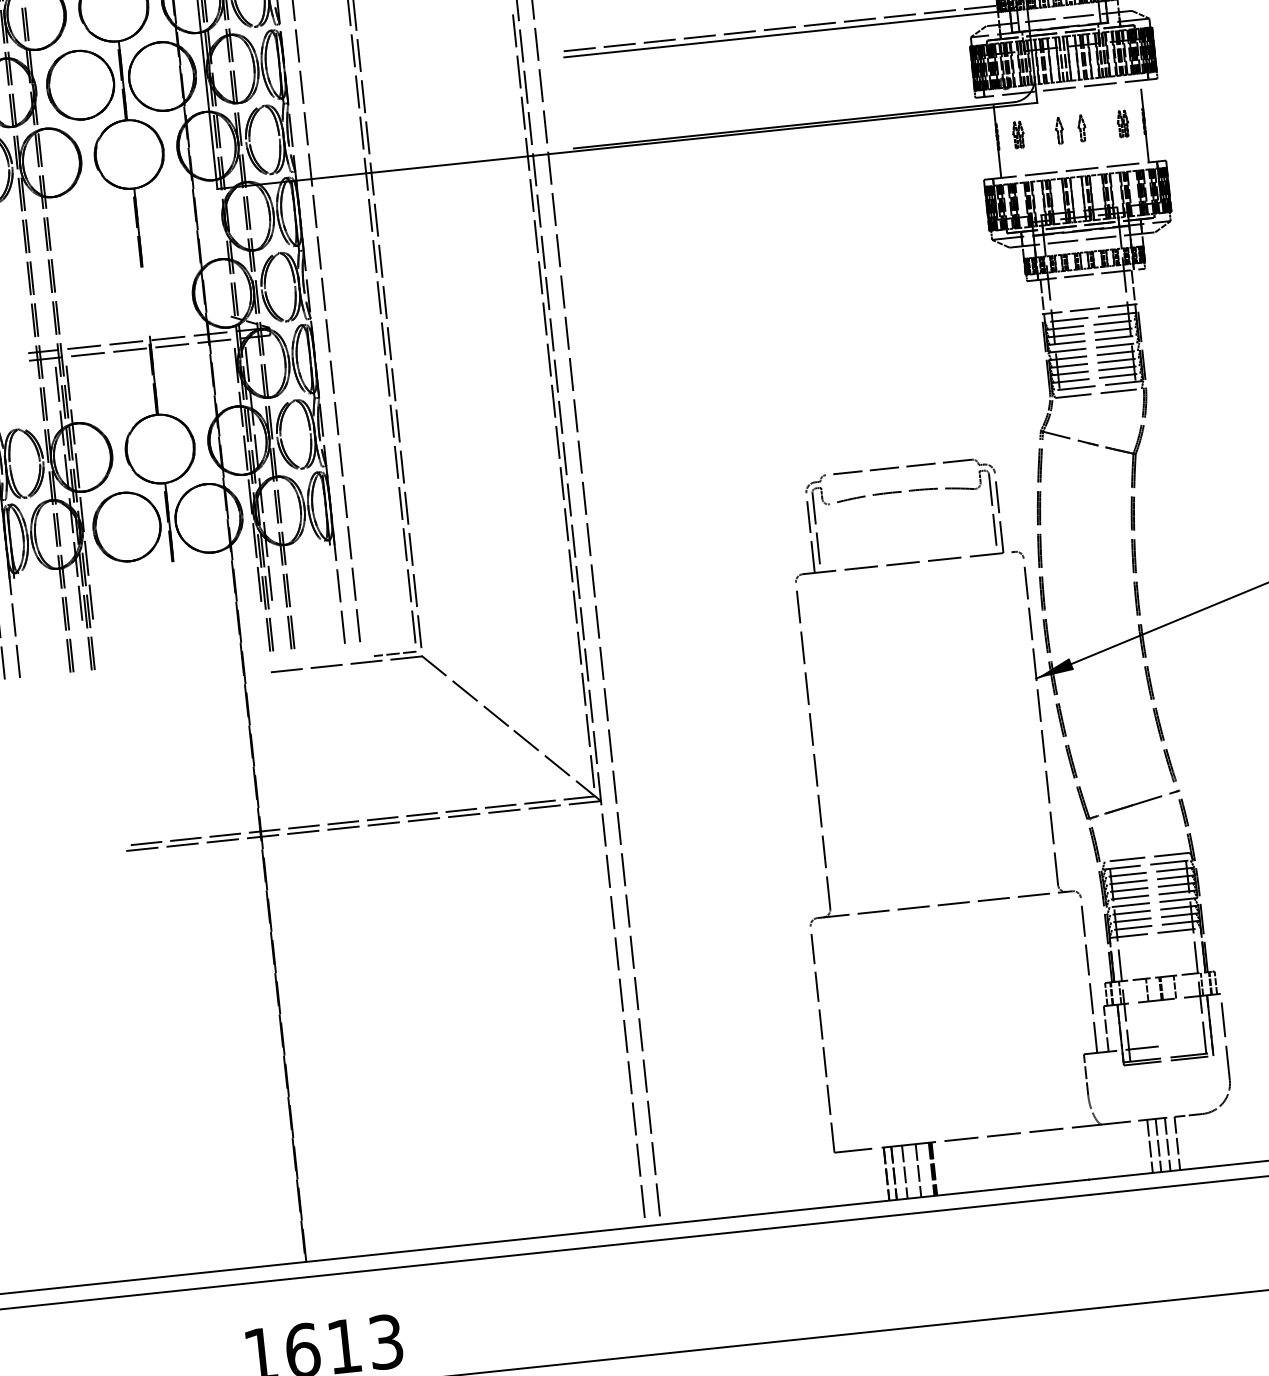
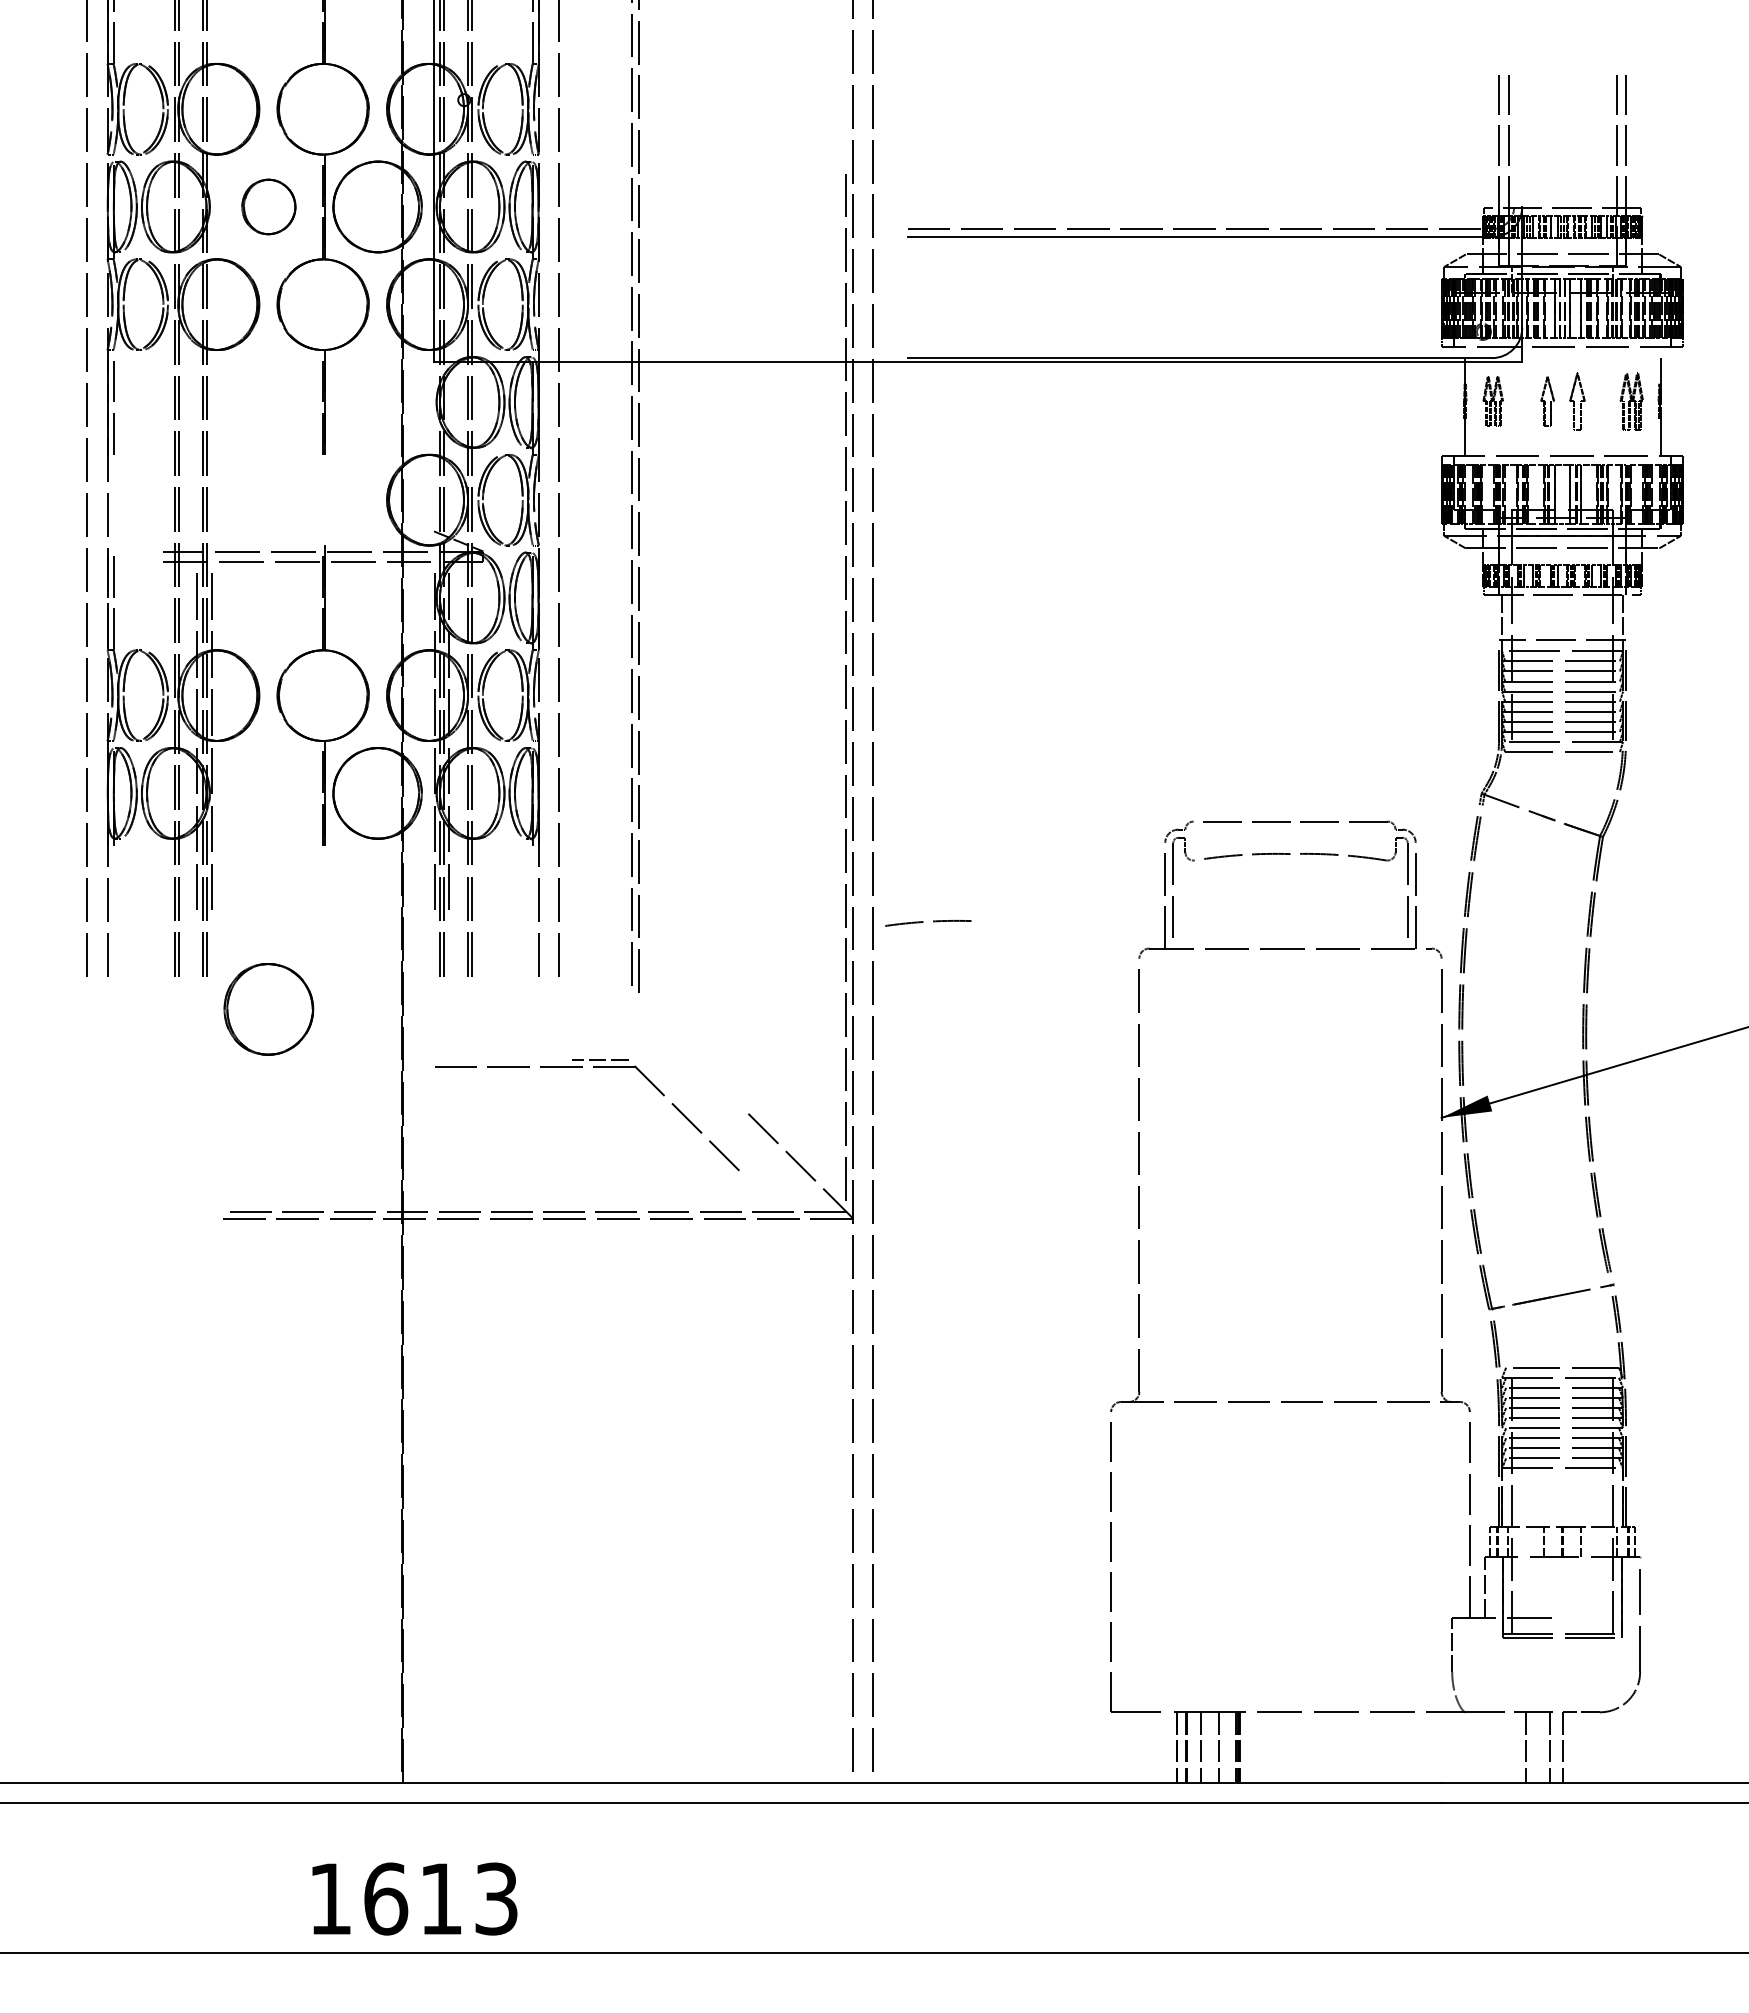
part: (80, 84) -> (268, 206), size x0.6
part: (1122, 123) -> (1631, 401), size x1.6
part: (1082, 128) -> (1577, 401), size x1.6
part: (1059, 130) -> (1547, 401), size x1.4
part: (1017, 134) -> (1492, 401), size x1.4
part: (126, 527) -> (268, 1009), moved
arc: (630, 572) -> (923, 922), added
part: (382, 661) -> (582, 1067), moved
line: (1158, 1145) -> (1537, 1747), removed

